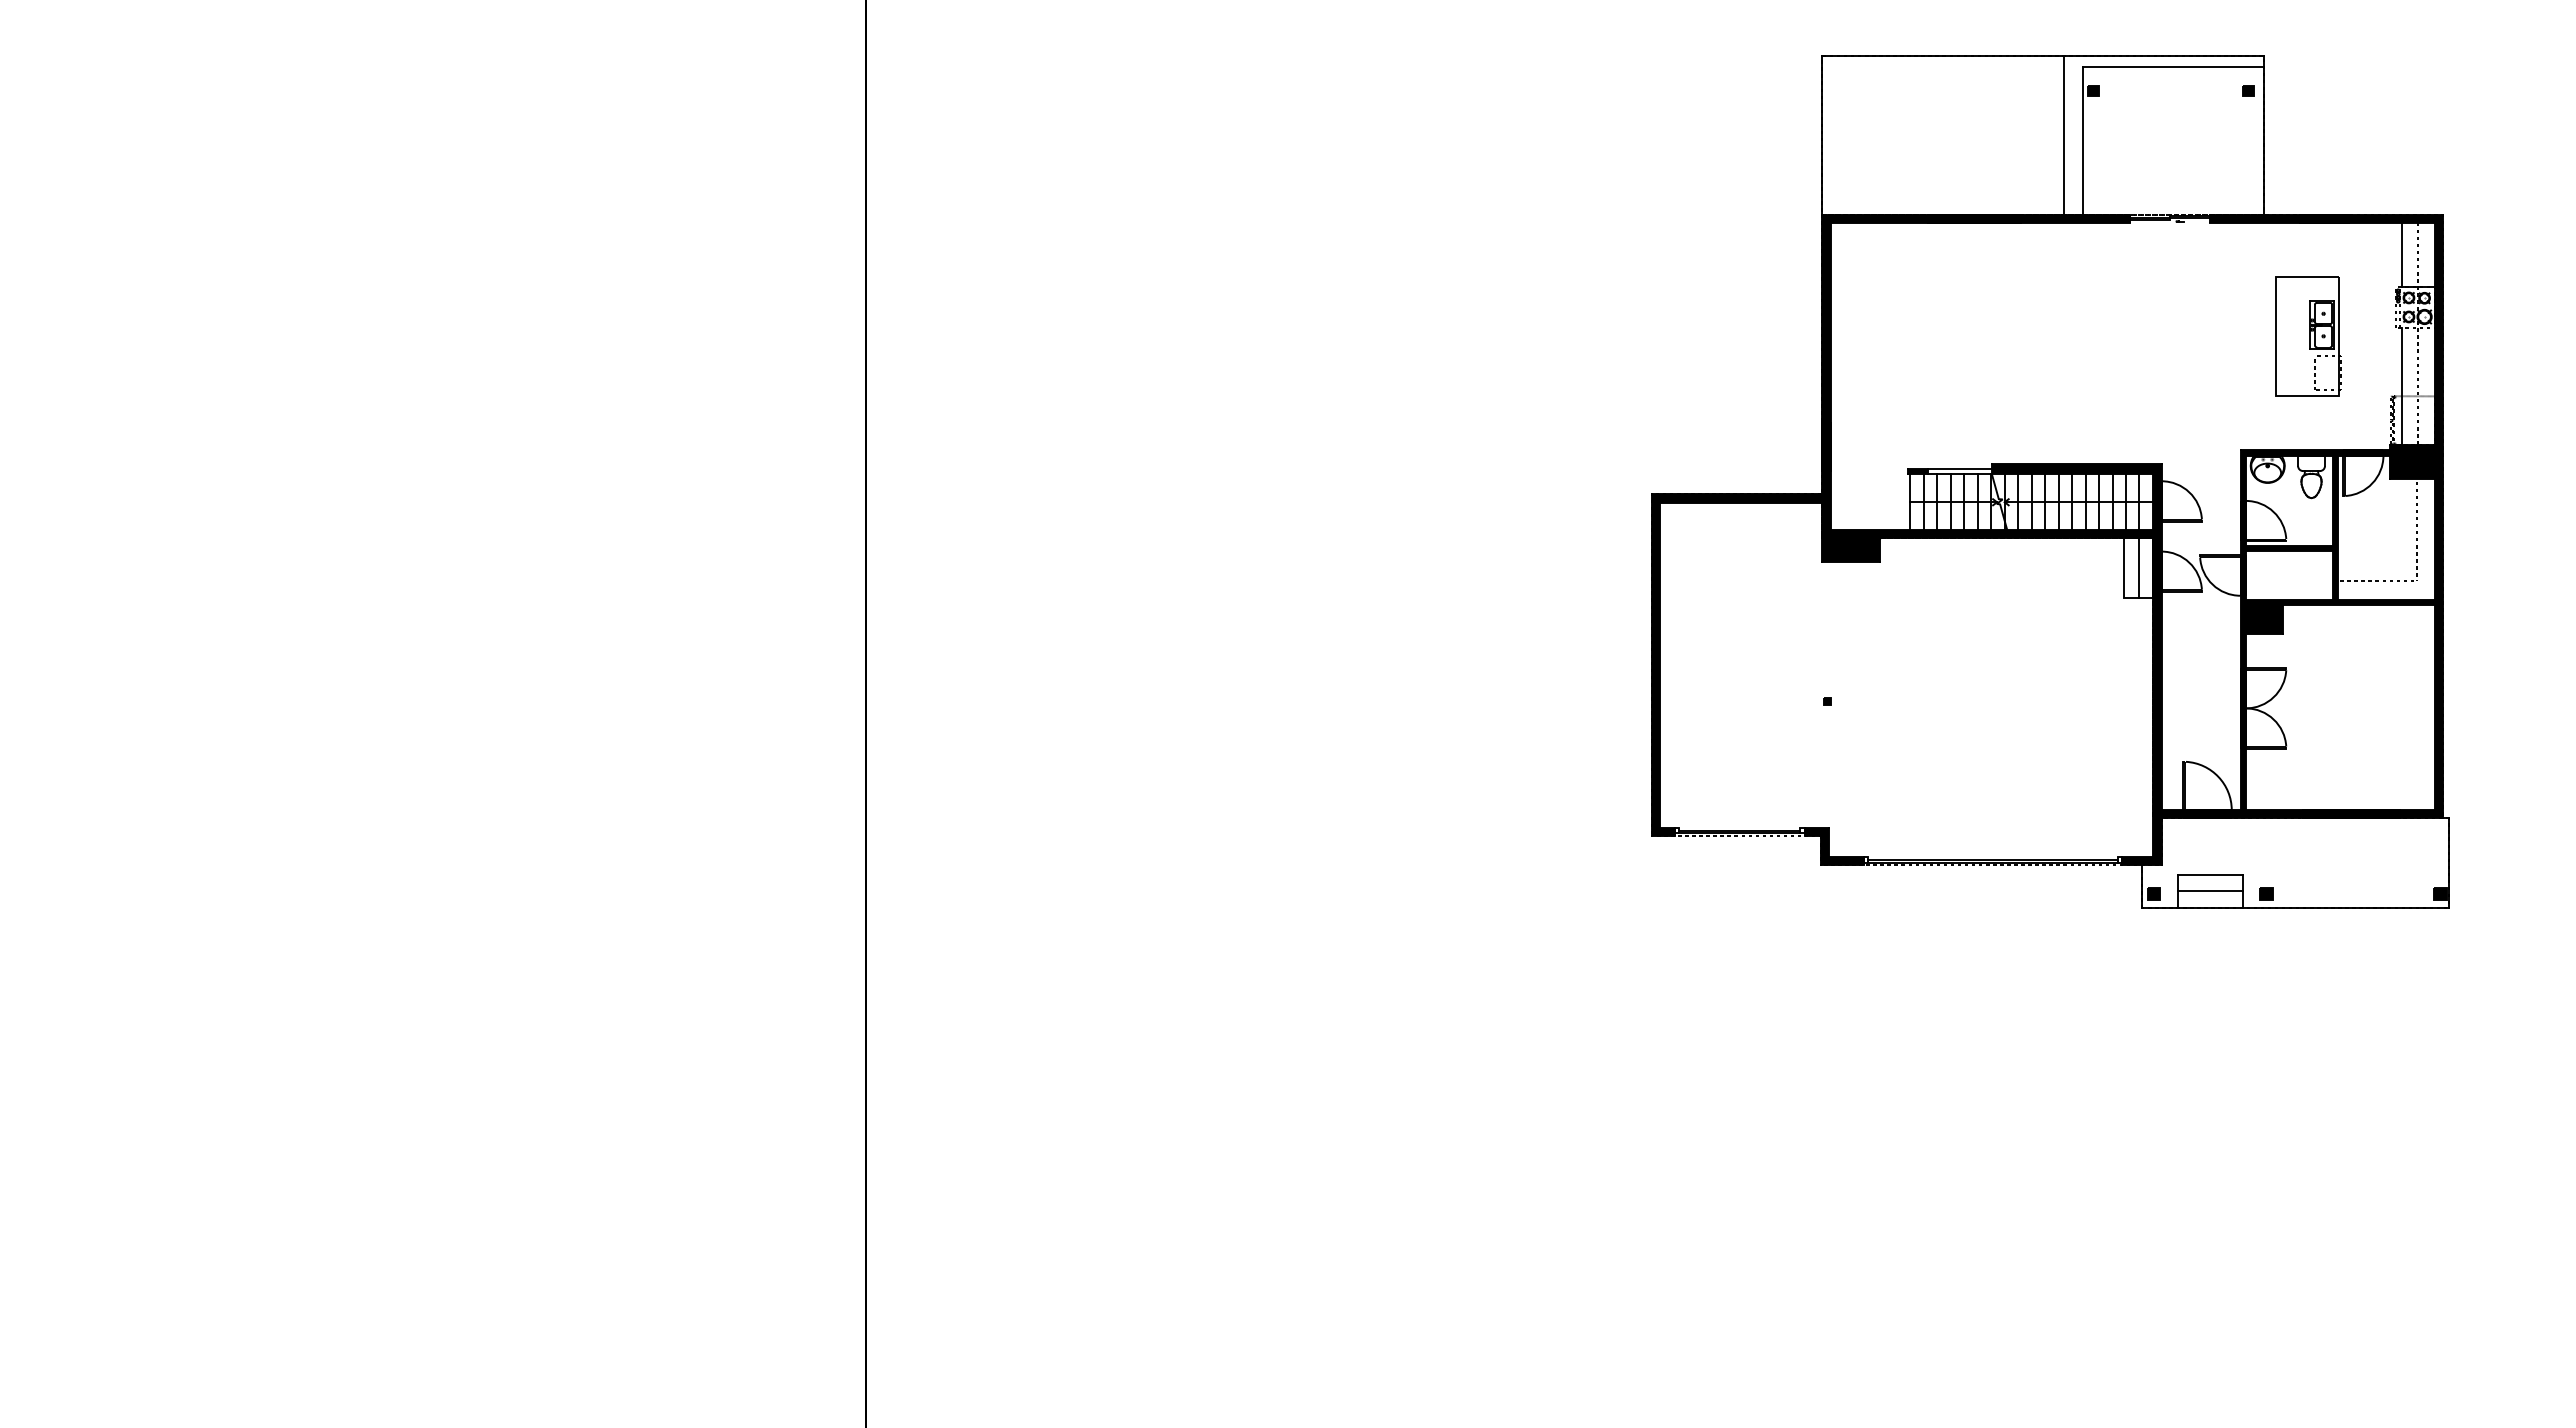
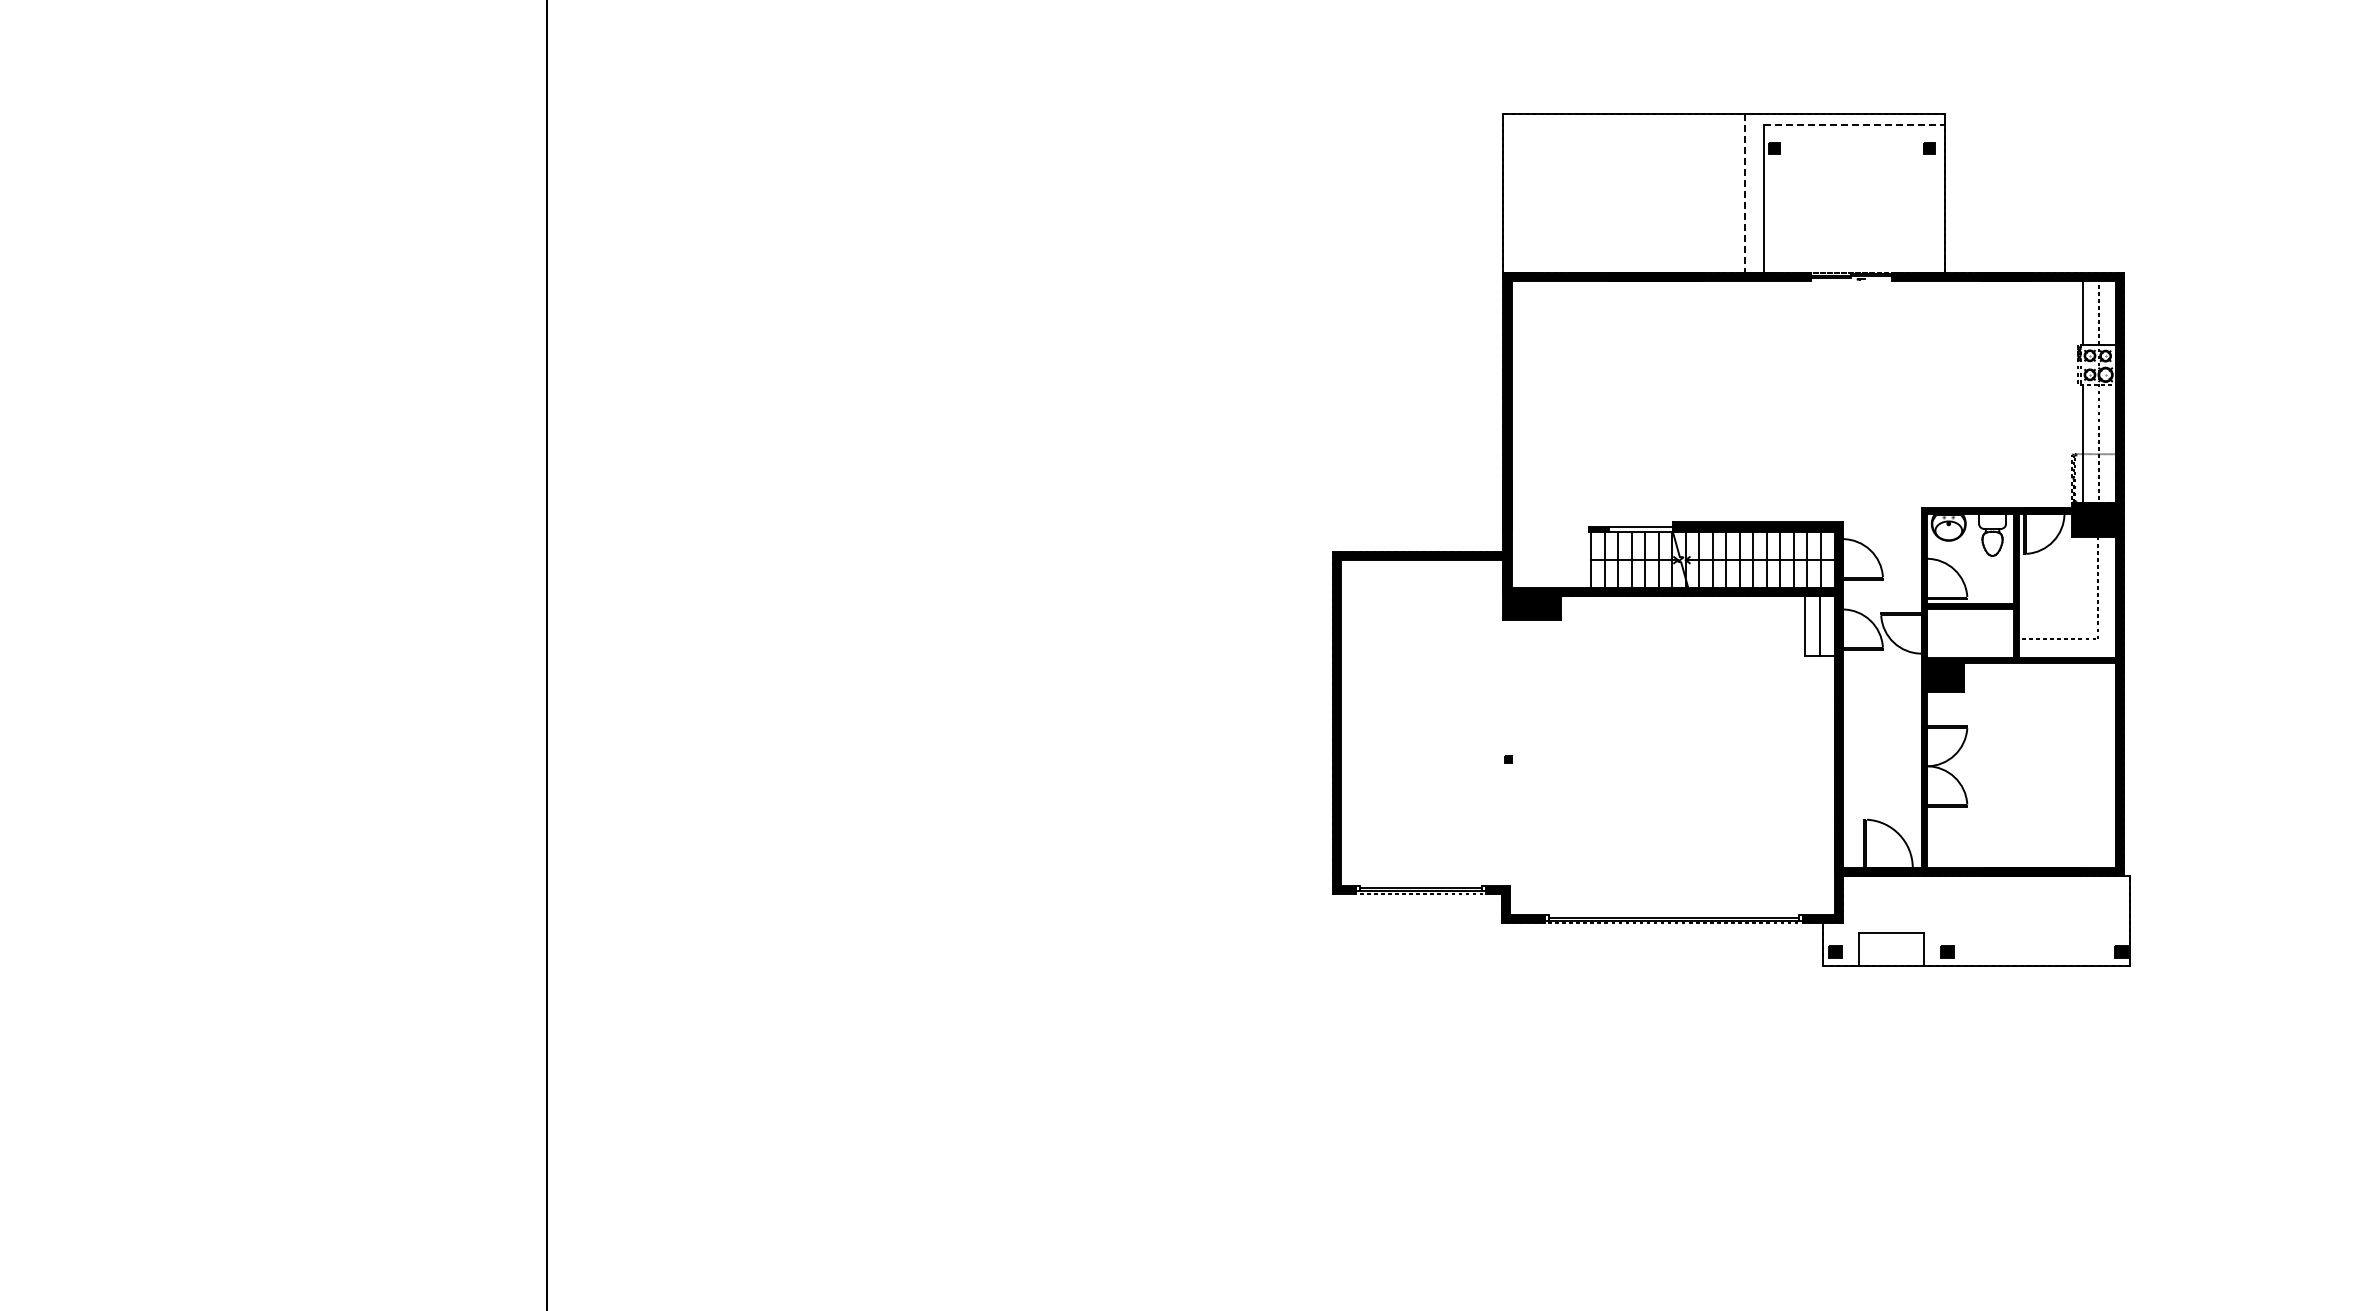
line: (2173, 66) -> (1854, 124), solid -> dashed
line: (2063, 135) -> (1744, 193), solid -> dashed
part: (2308, 336) -> (1989, 394), removed
line: (2210, 891) -> (1891, 949), removed

